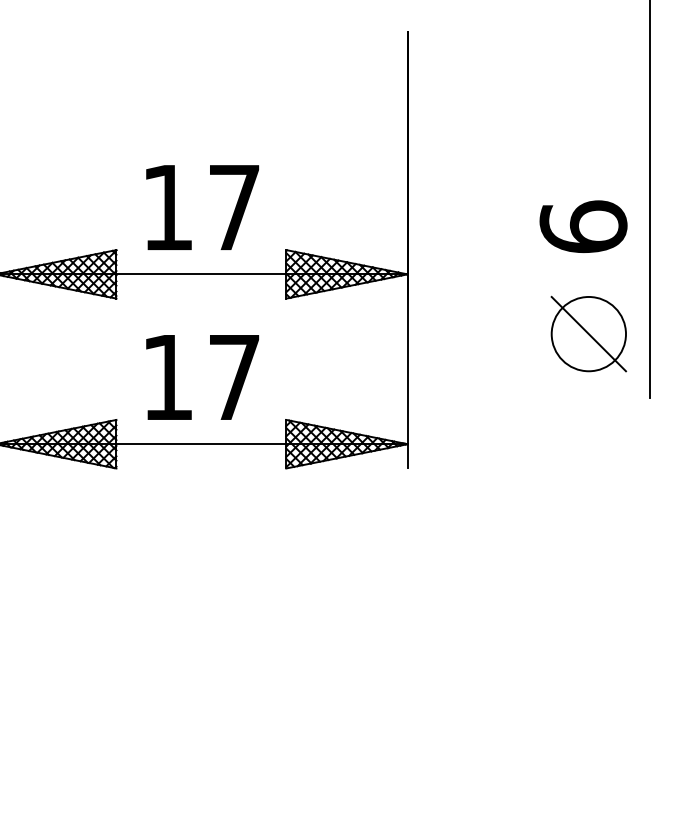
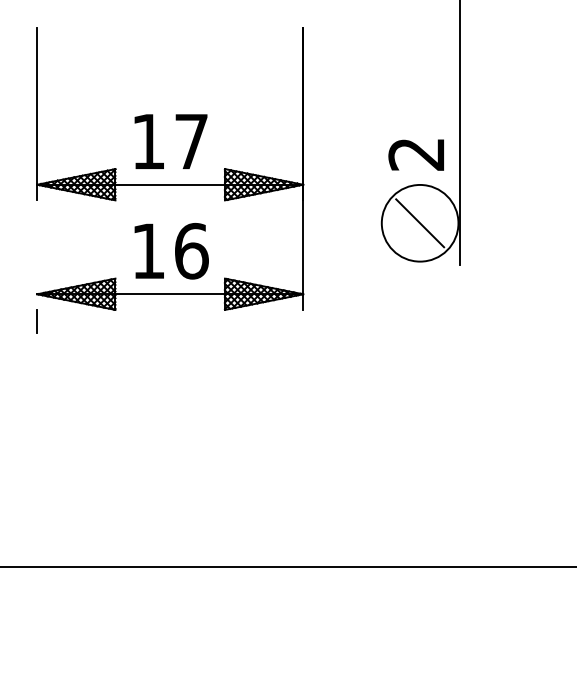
text: (583, 225) -> (416, 153), 6 -> 2
circle: (589, 334) -> (420, 223), size x1.6
text: (234, 376) -> (191, 250), 17 -> 16

